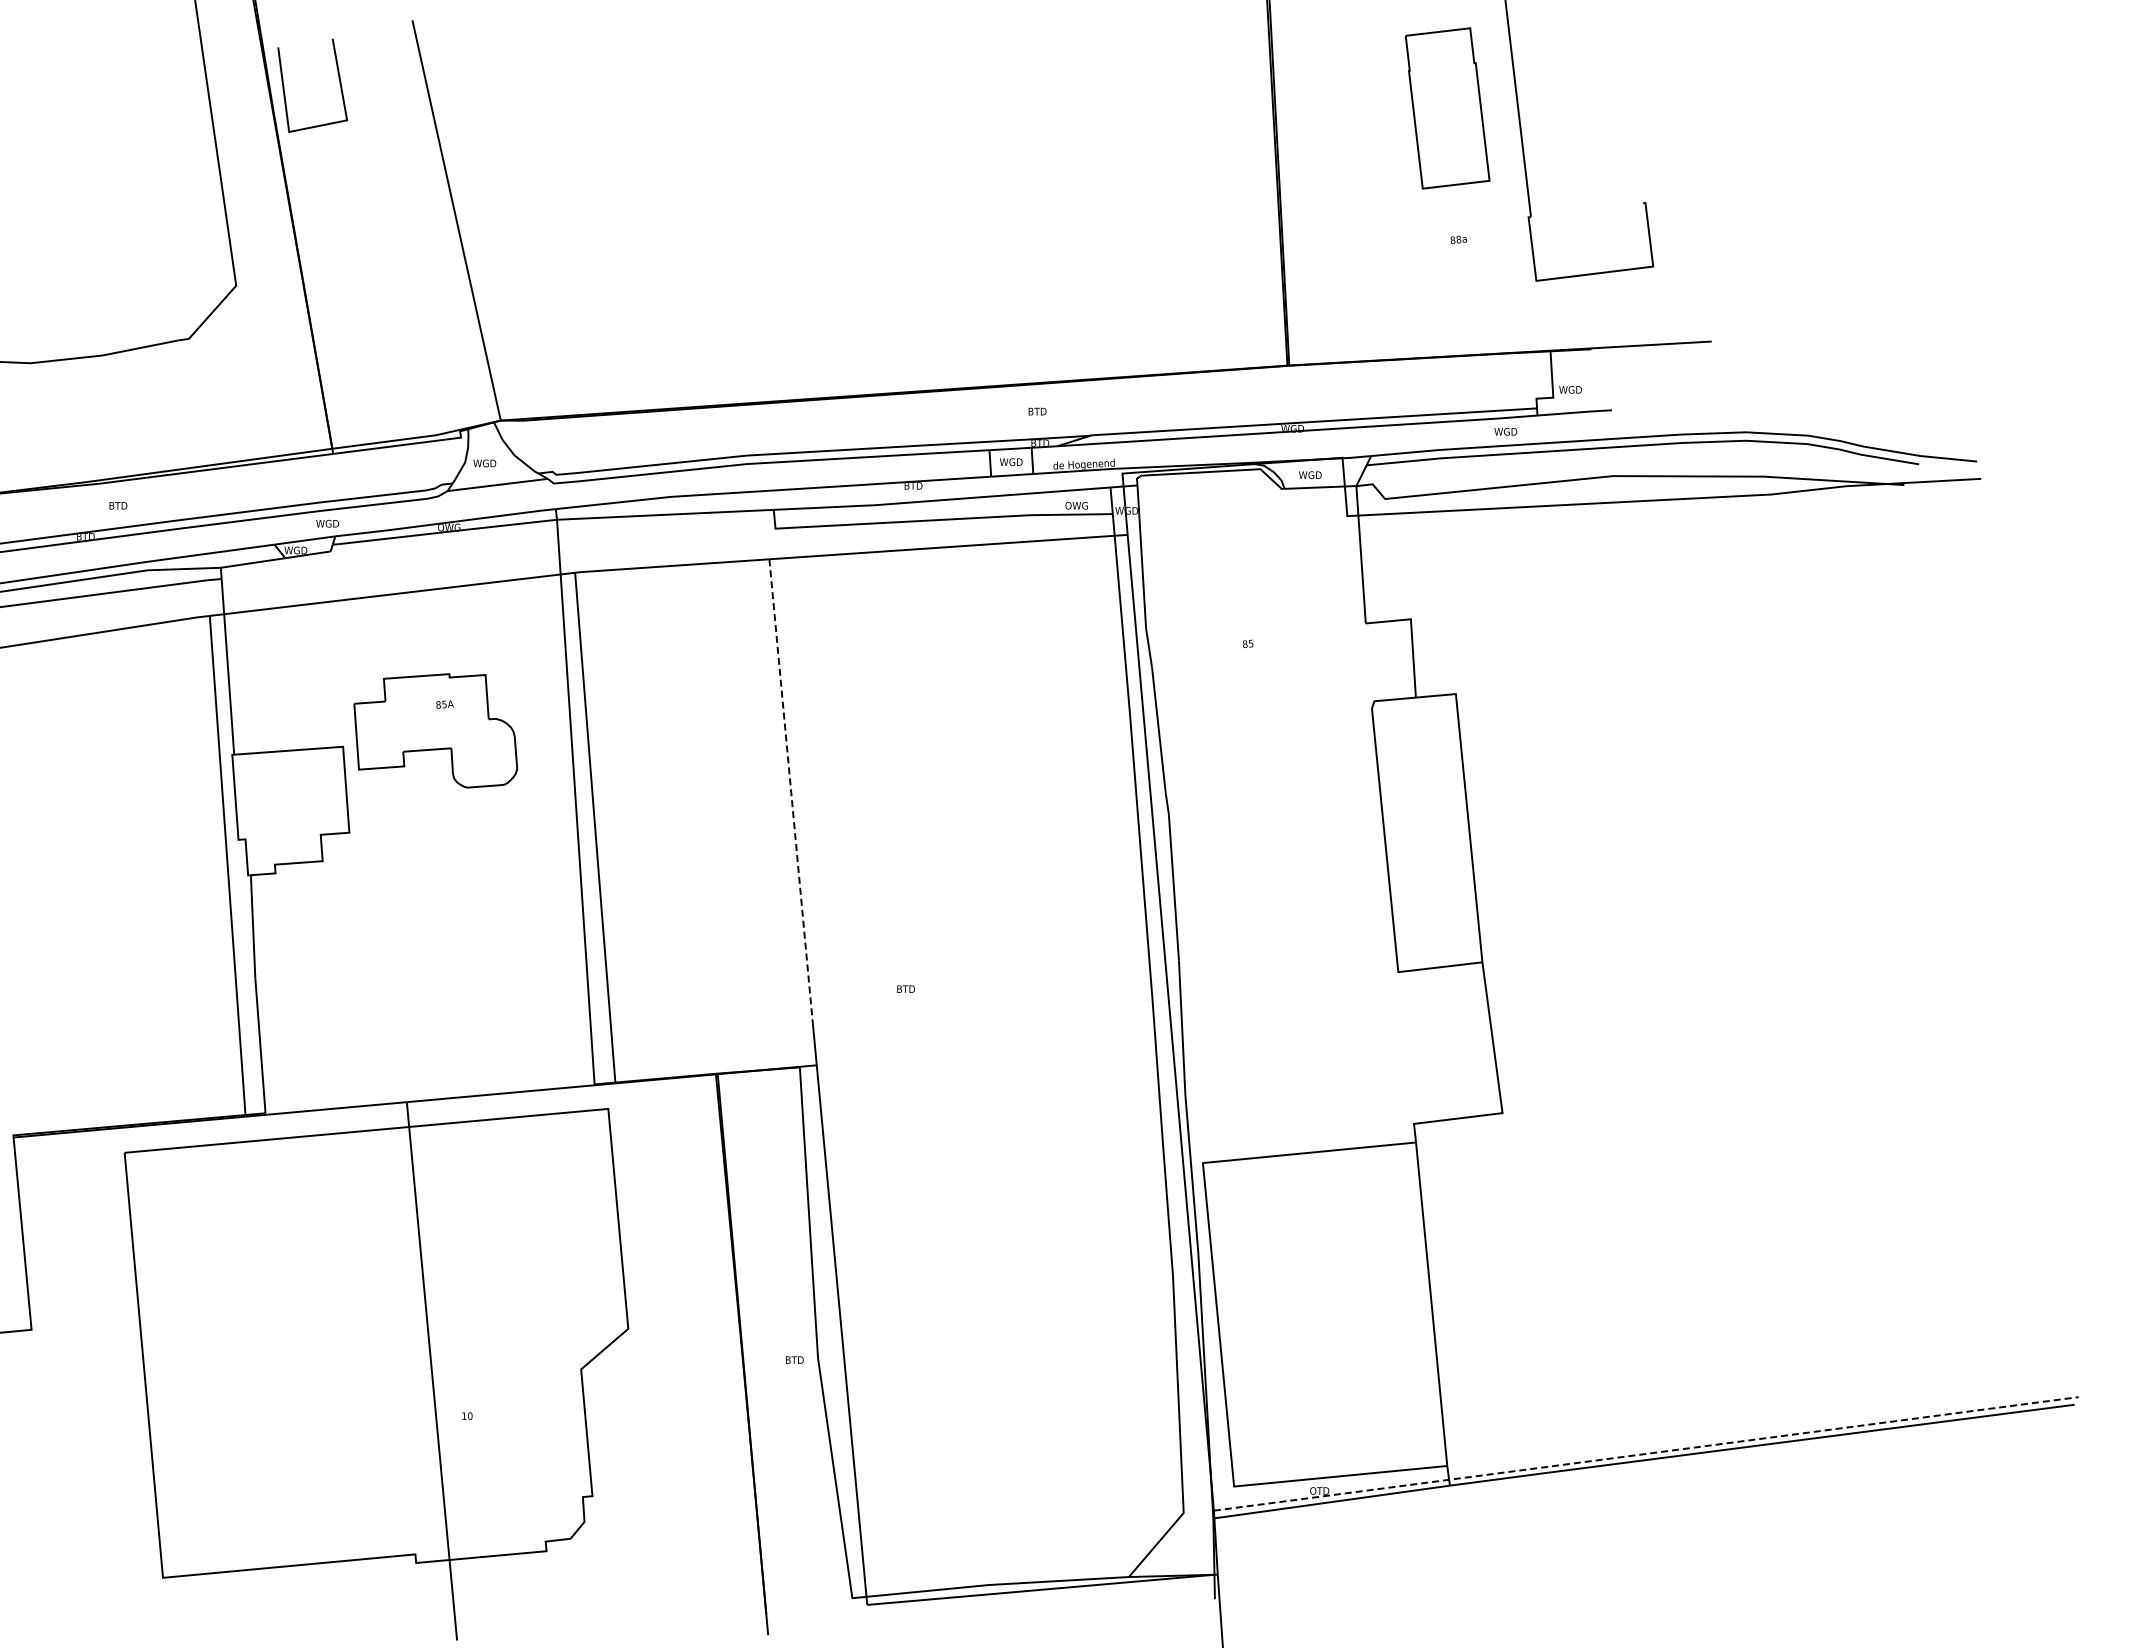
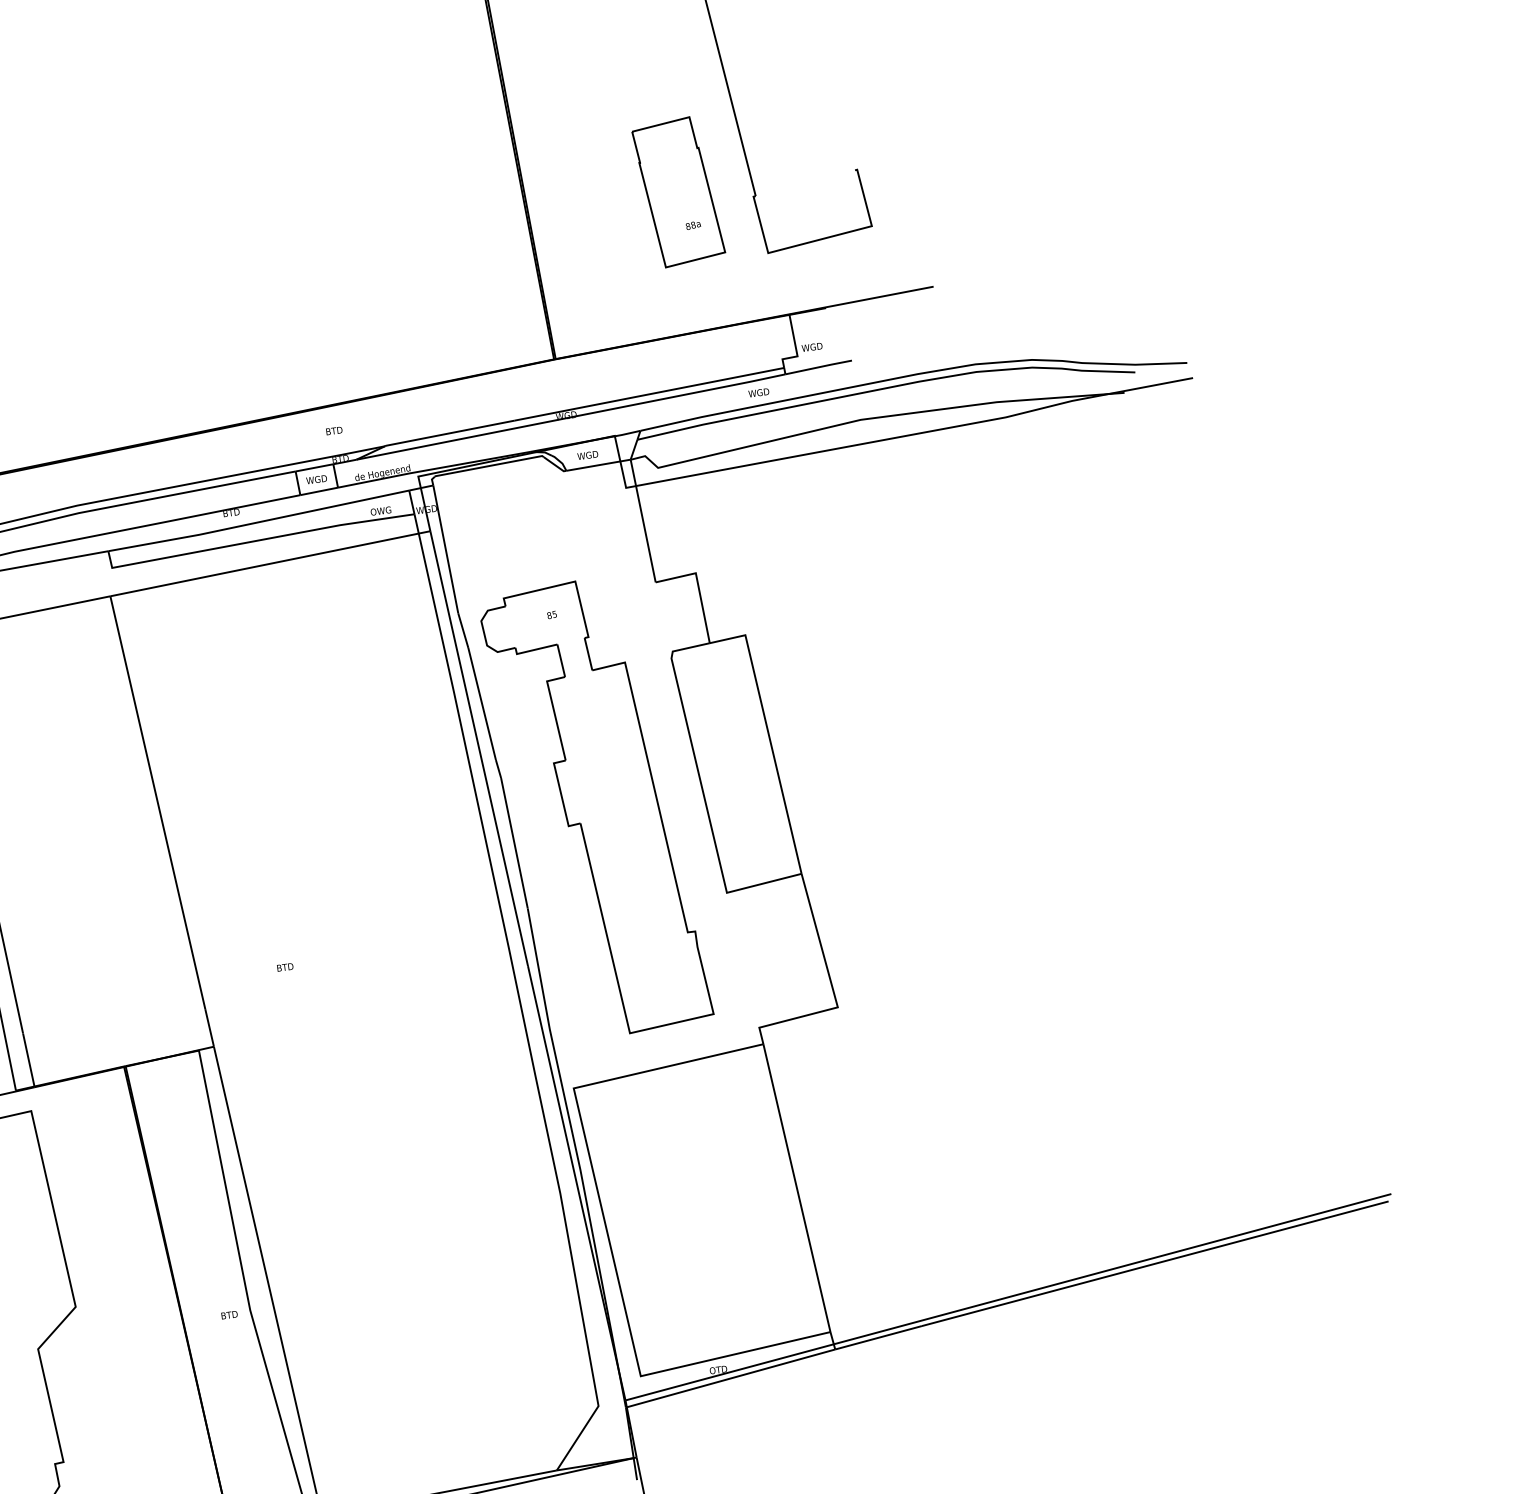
part: (1447, 108) -> (678, 192), moved
line: (791, 791) -> (158, 802), dashed -> solid
part: (1268, 860) -> (596, 807), added
line: (1646, 1453) -> (1008, 1296), dashed -> solid

